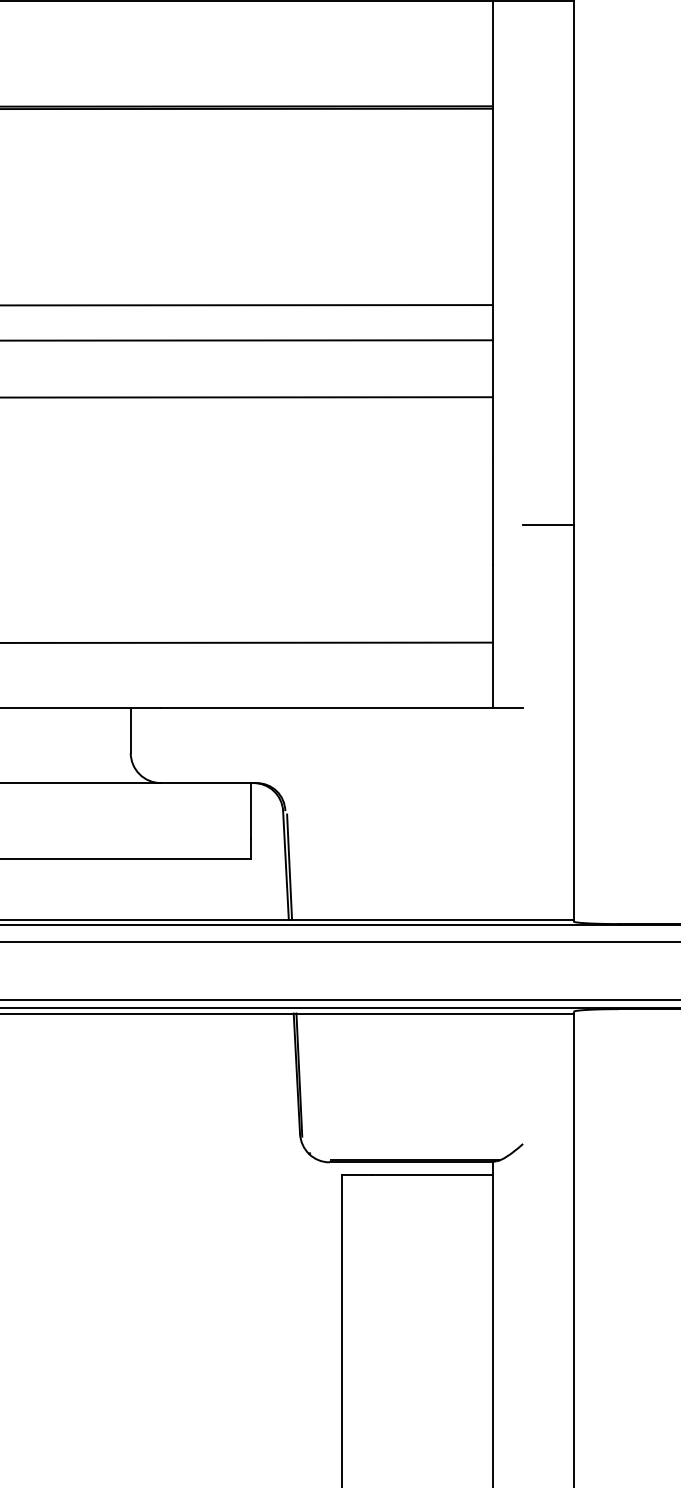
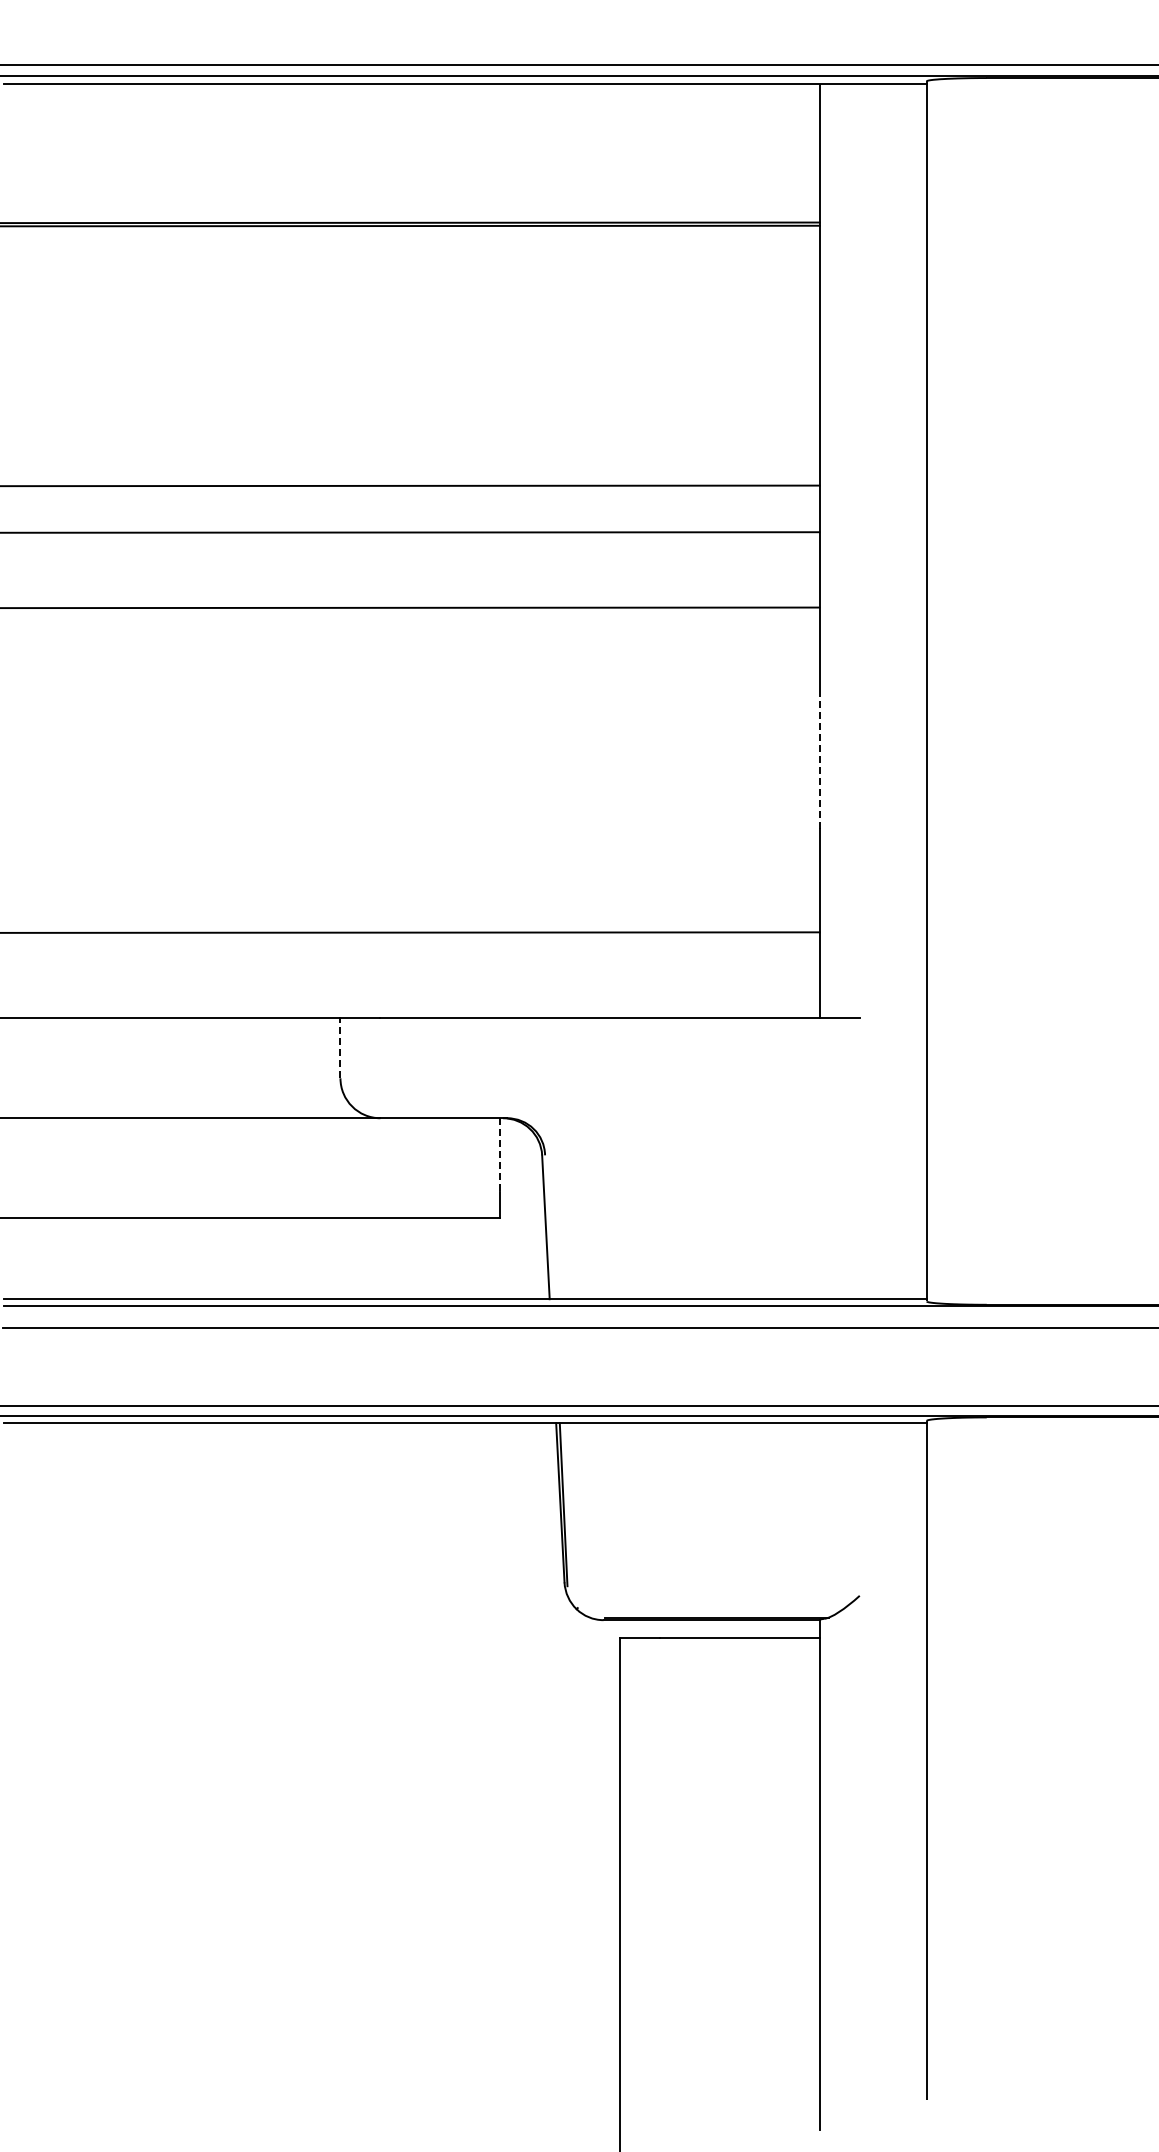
line: (492, 512) -> (819, 759), solid -> dashed
line: (547, 524) -> (892, 776), removed
line: (130, 730) -> (340, 1048), solid -> dashed
line: (251, 811) -> (500, 1155), solid -> dashed
line: (289, 867) -> (550, 1229), removed

